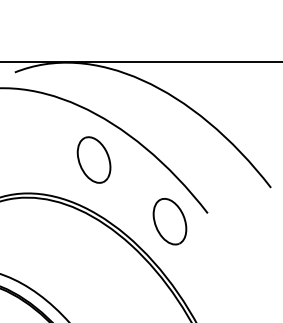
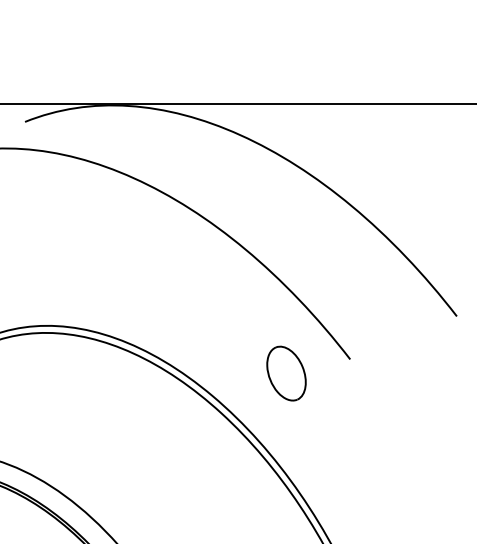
part: (93, 159) -> (157, 268), removed
part: (169, 221) -> (285, 373), size x0.7

